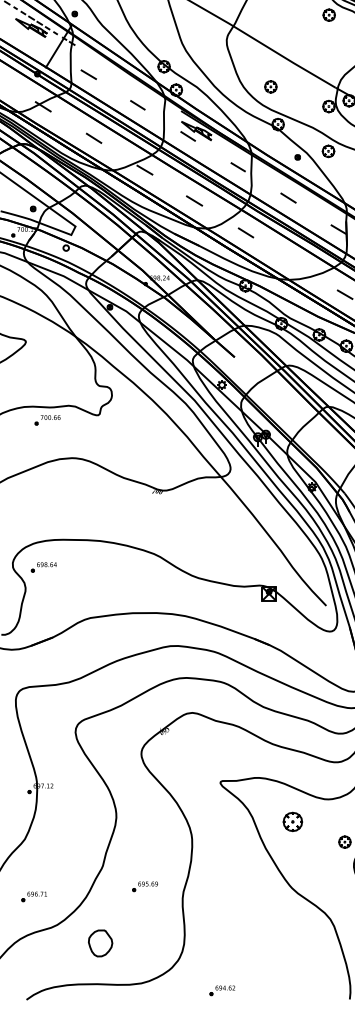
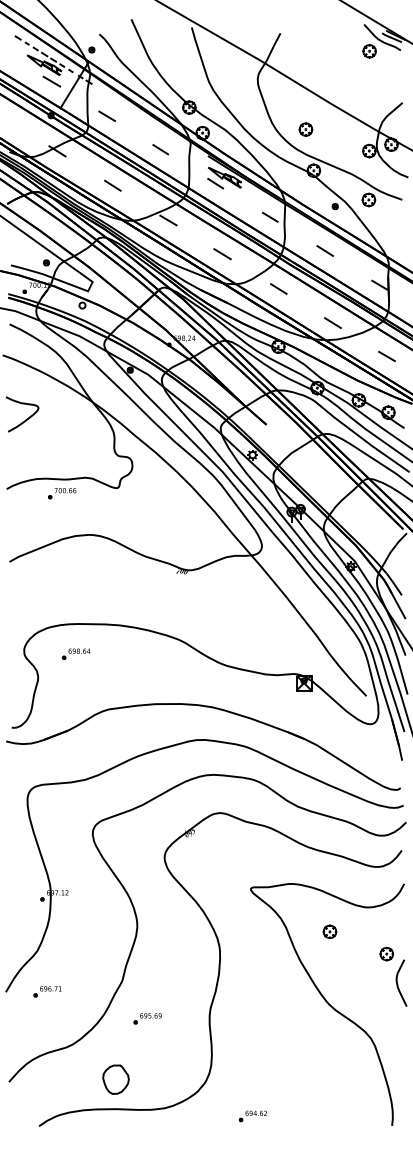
line: (37, 42) -> (51, 81), added
line: (295, 263) -> (332, 322), added
part: (44, 566) -> (76, 653), moved
part: (292, 821) -> (329, 931), size x0.62
part: (144, 886) -> (147, 1018), moved
part: (34, 896) -> (47, 991), moved
part: (100, 943) -> (115, 1079), moved

